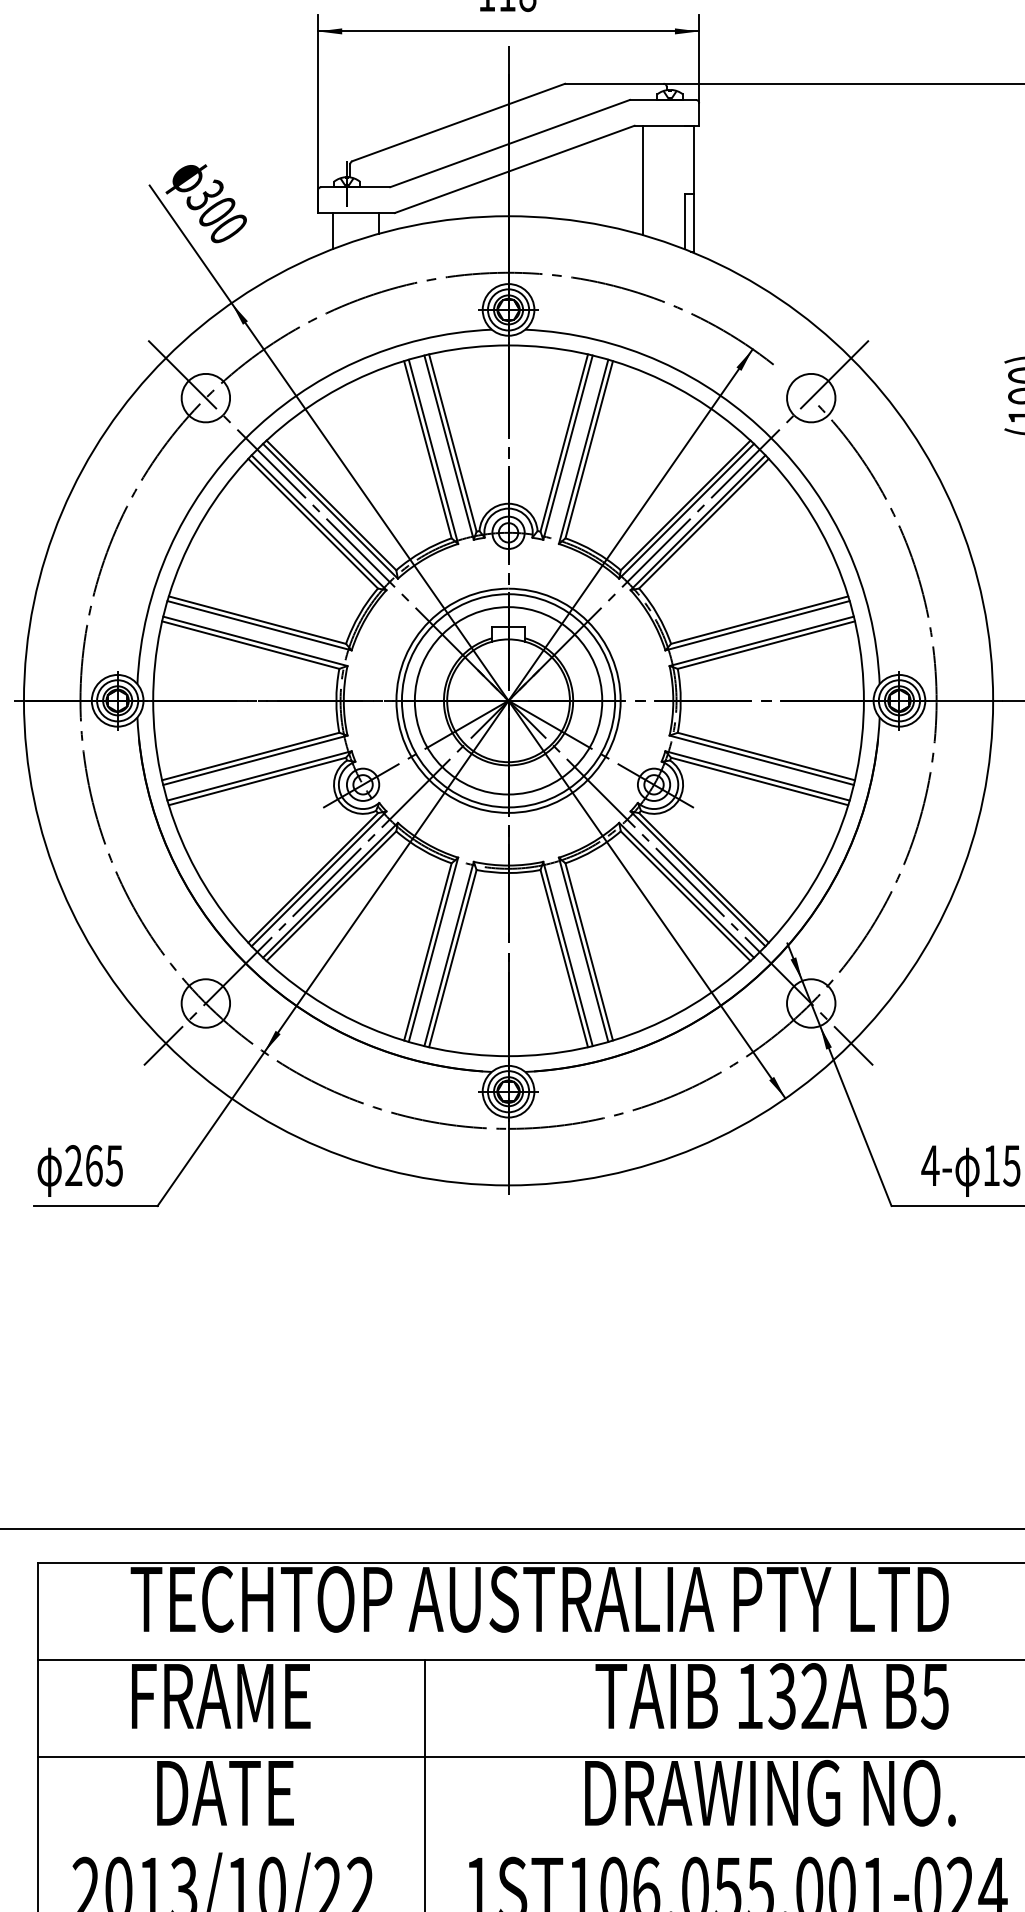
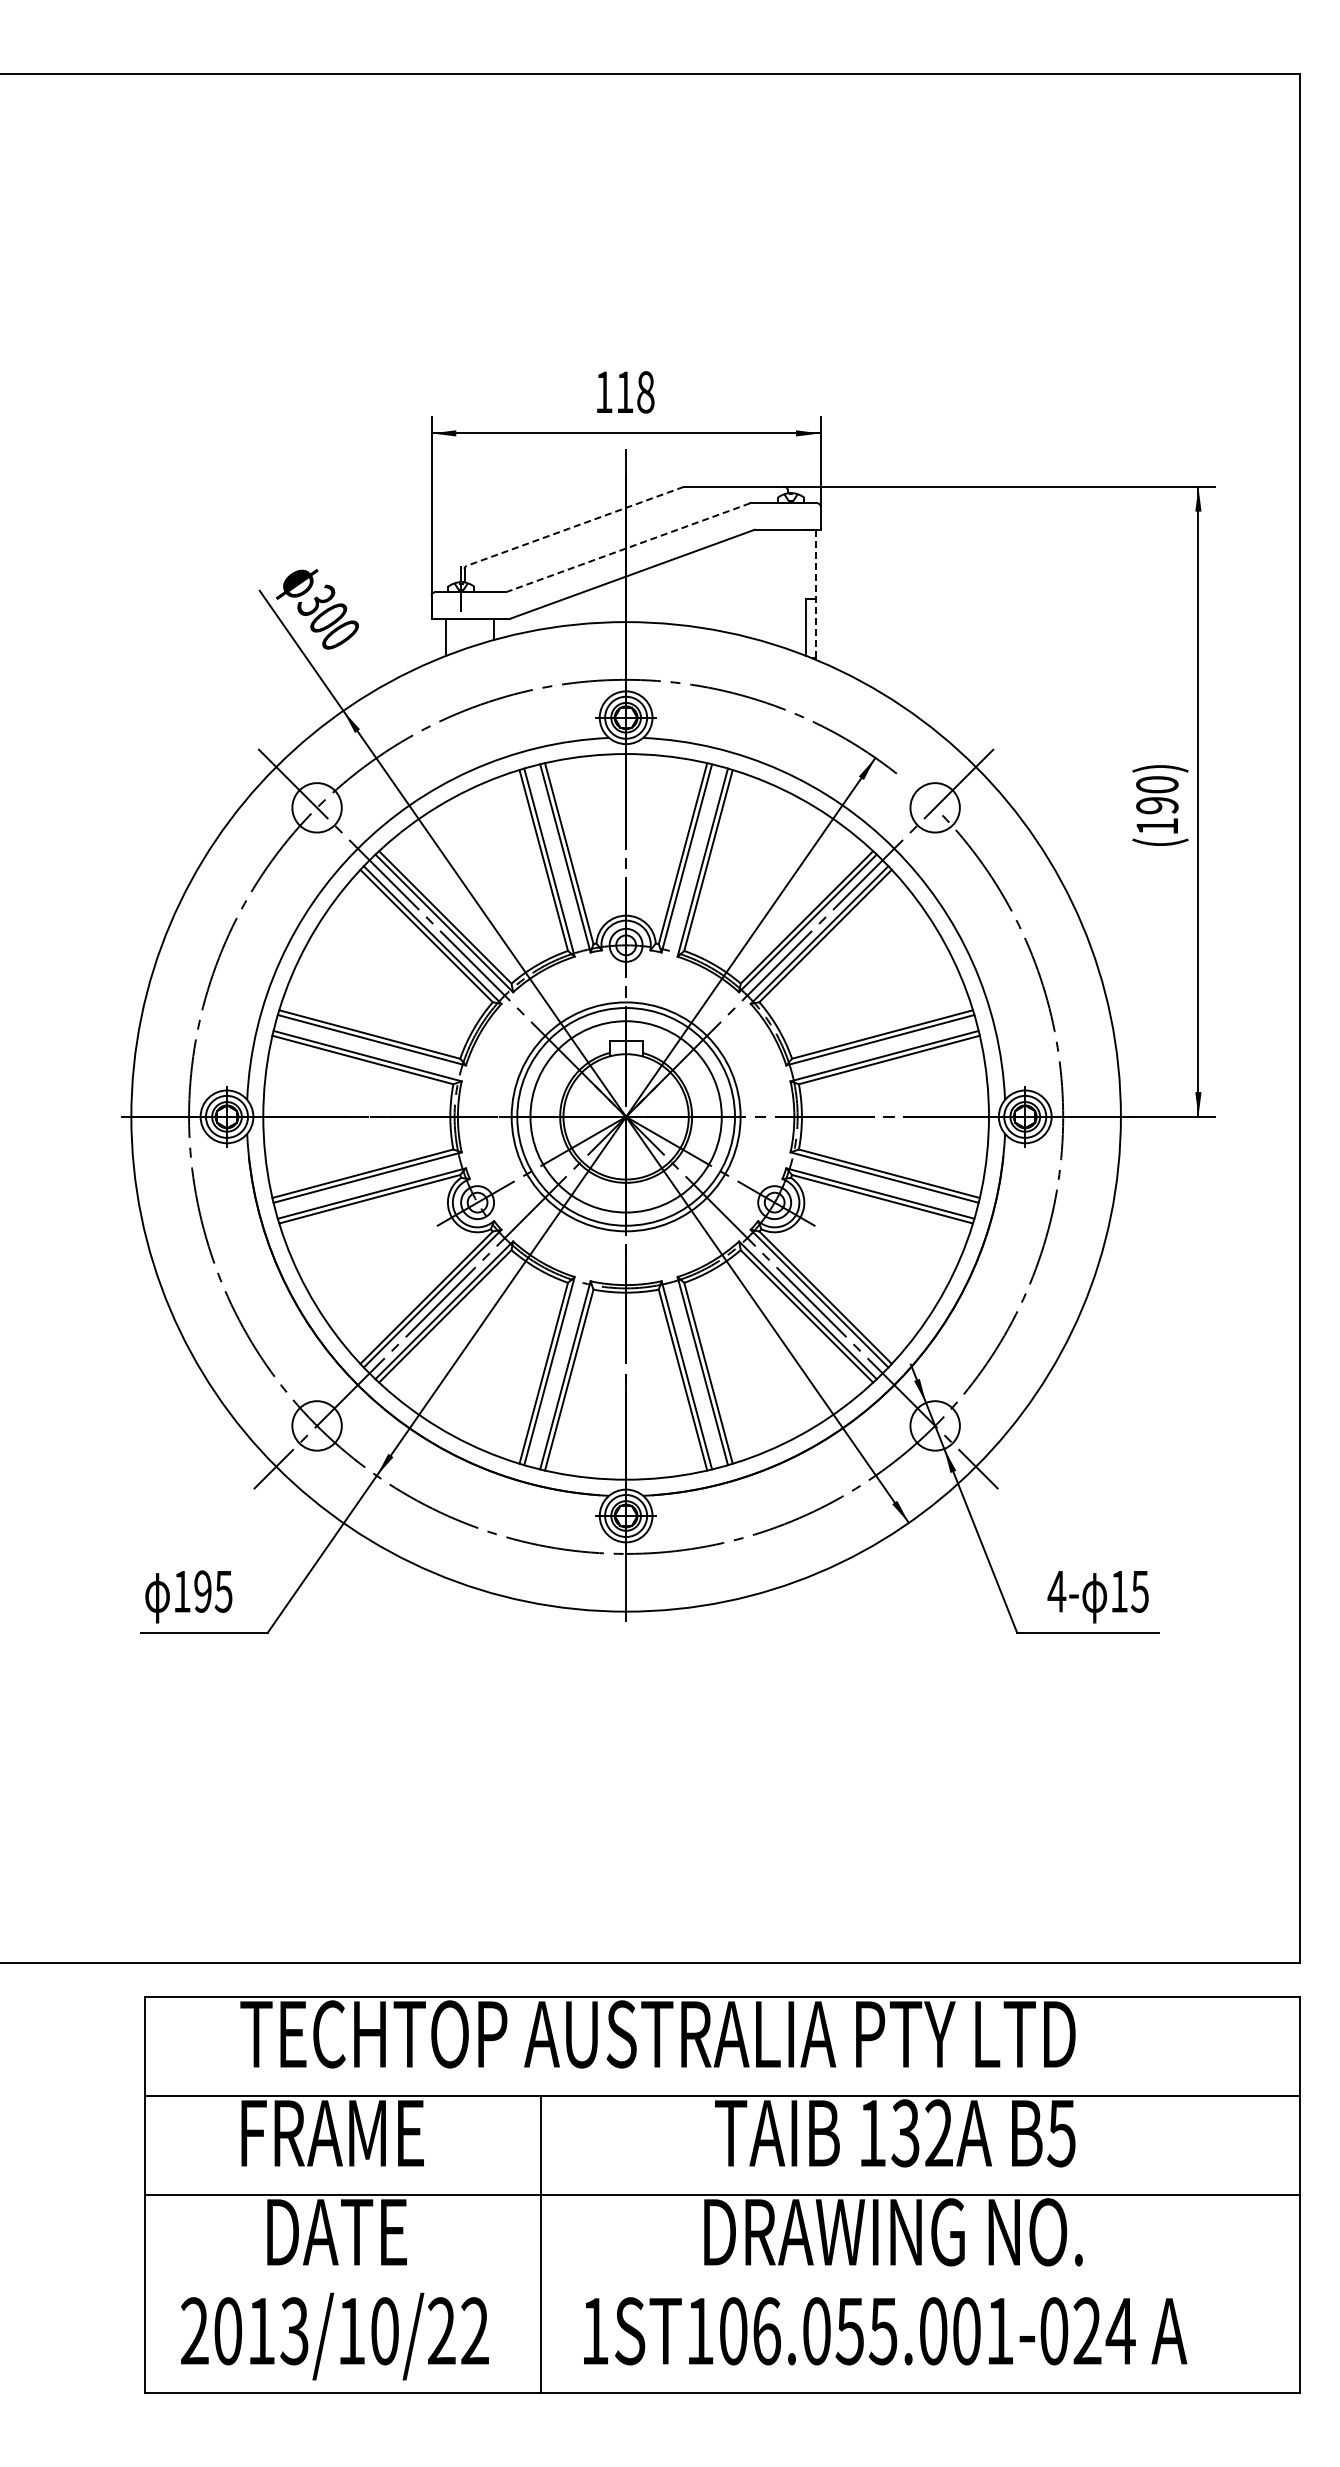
line: (458, 122) -> (575, 526), solid -> dashed
line: (509, 144) -> (627, 548), solid -> dashed
line: (643, 180) -> (763, 585), removed
line: (694, 188) -> (815, 593), solid -> dashed
text: (83, 1165) -> (192, 1591), 265 -> 195

